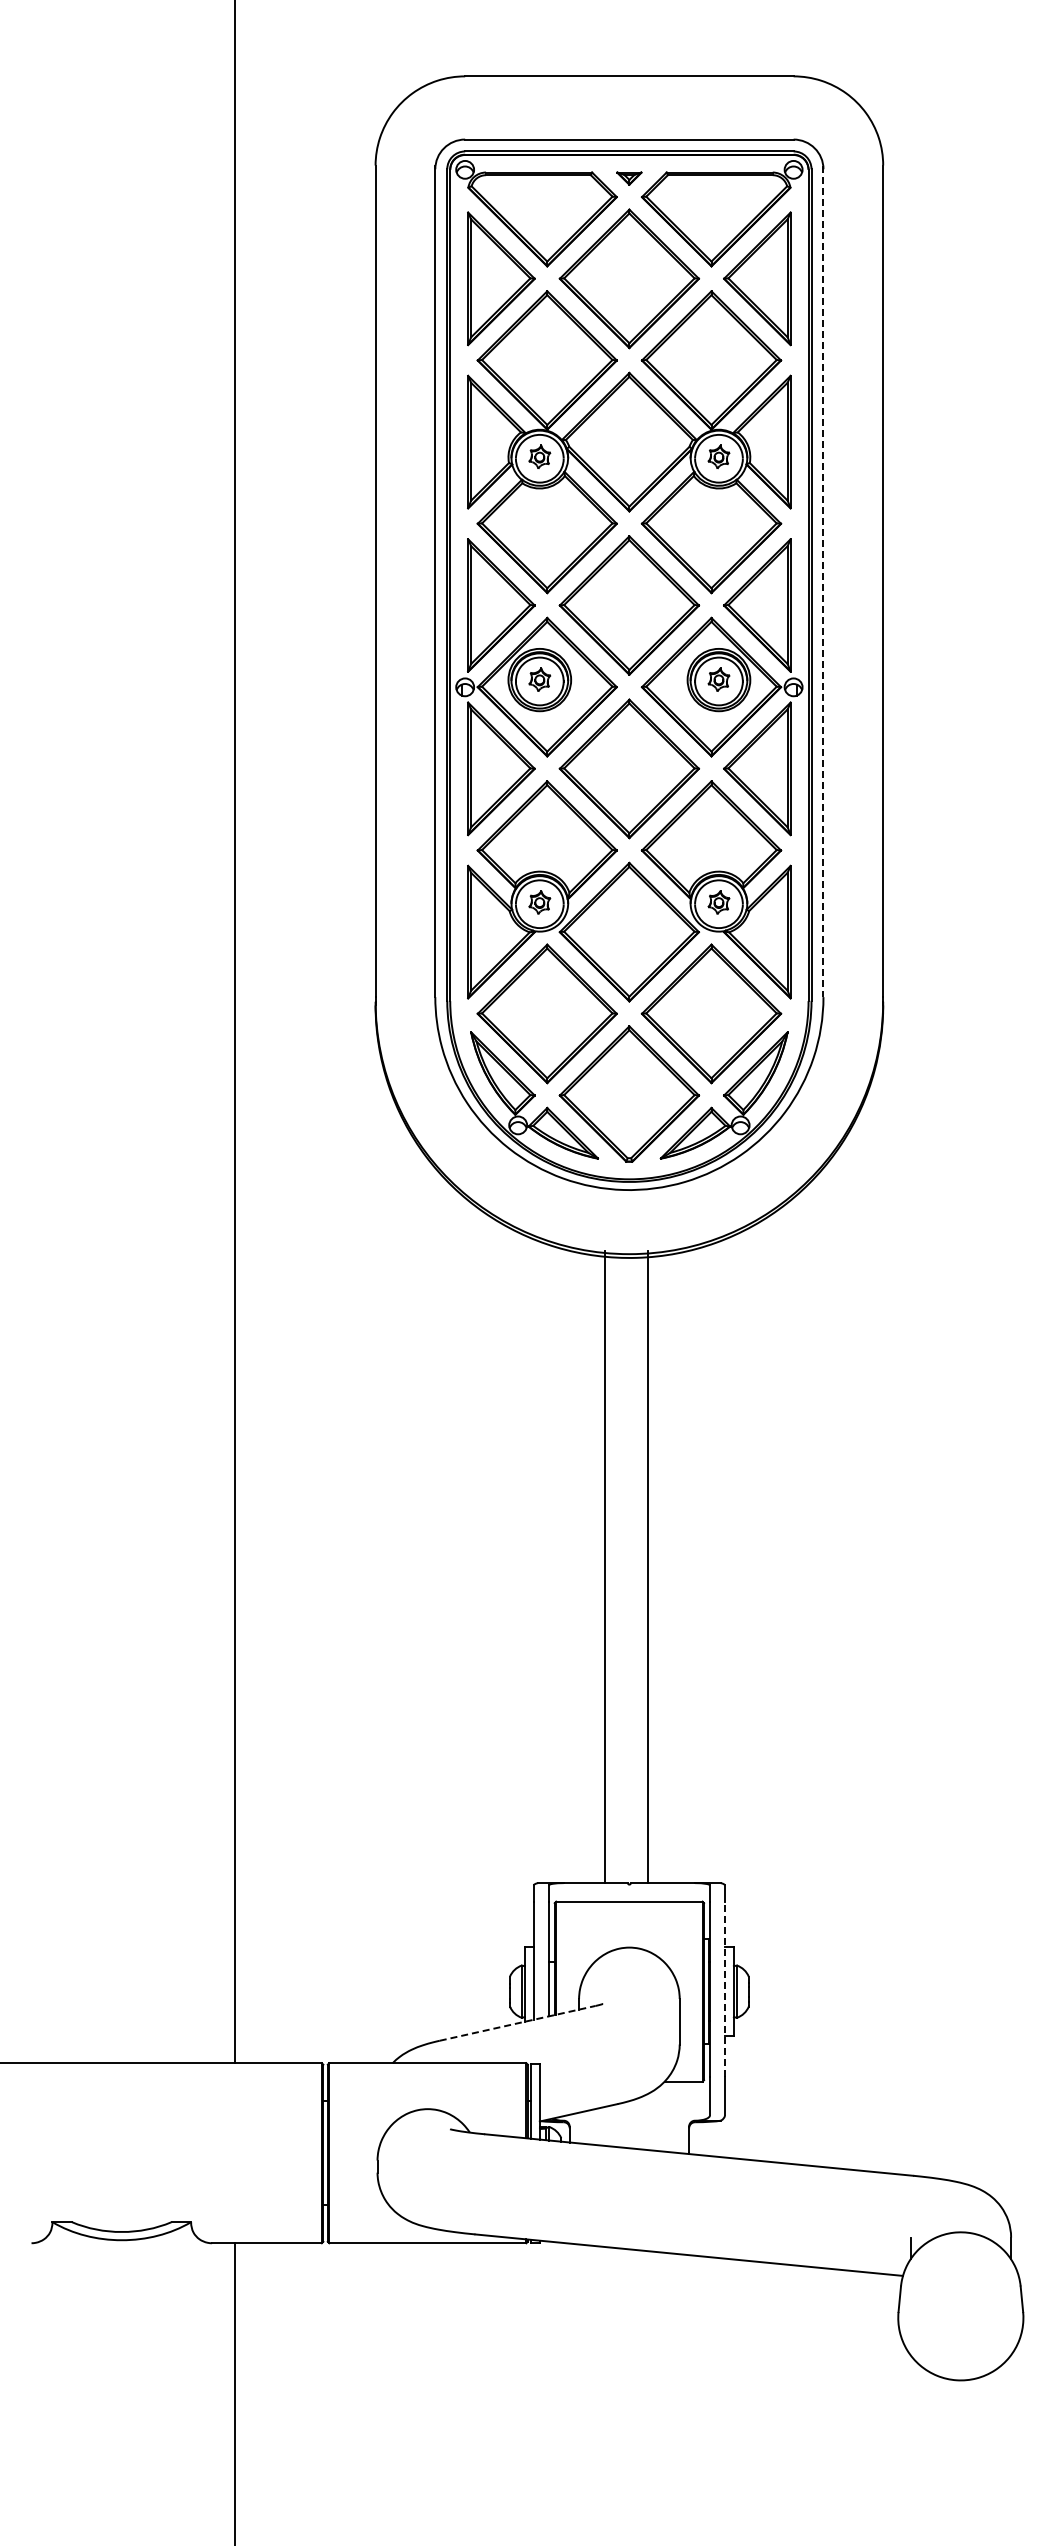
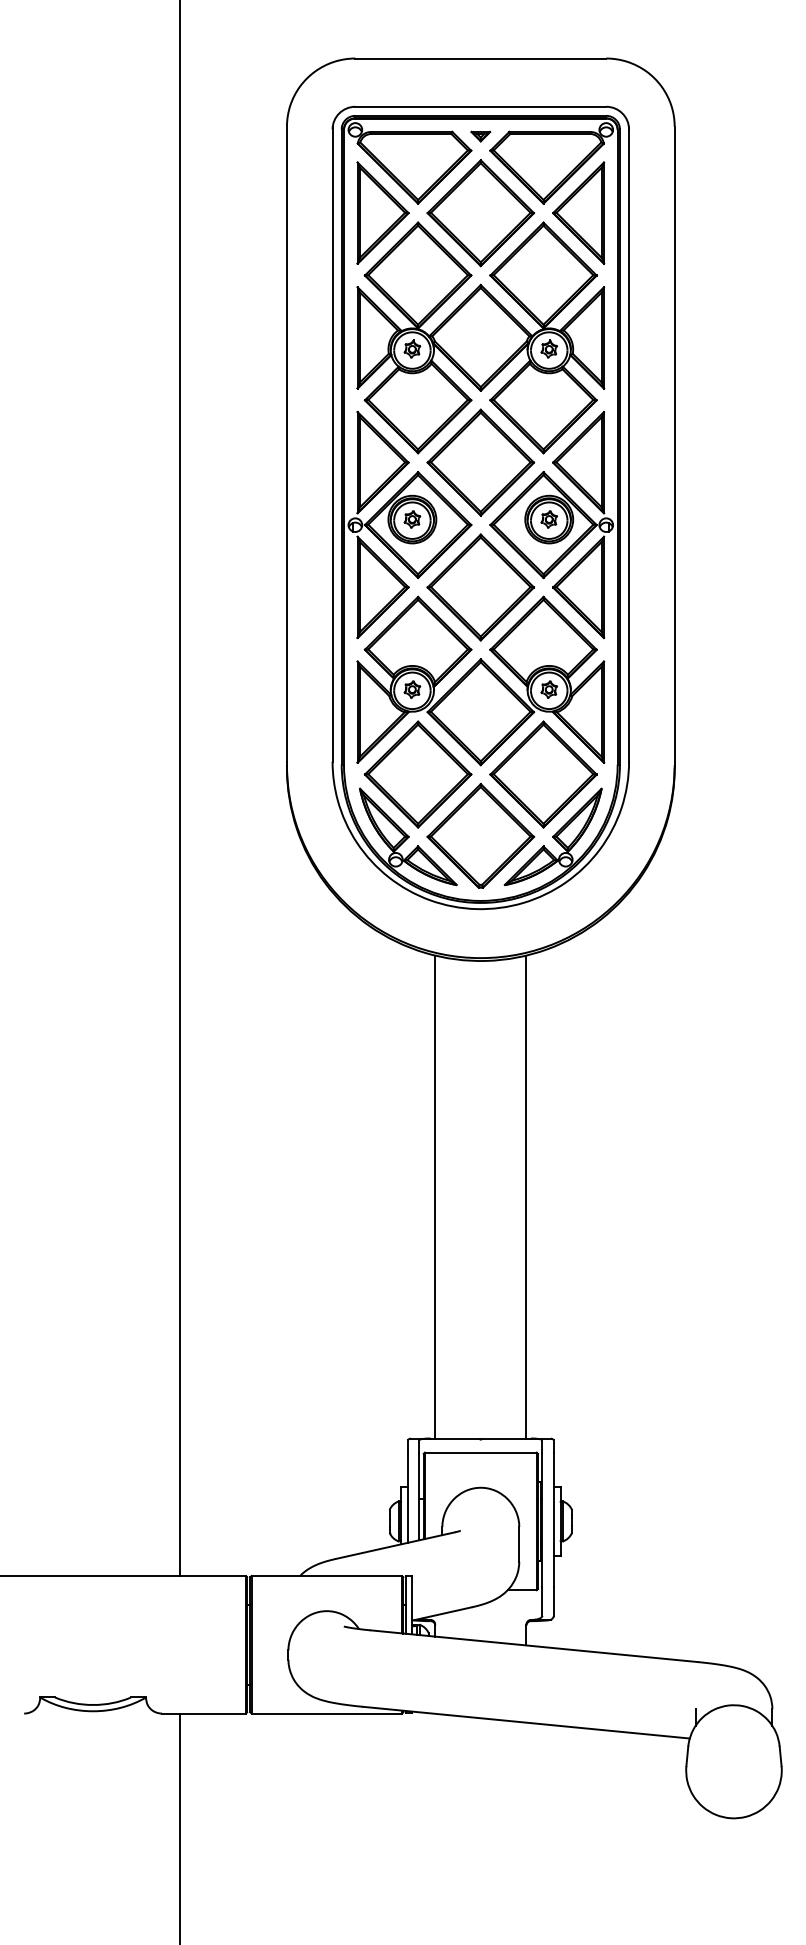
line: (823, 581) -> (629, 444), dashed -> solid
line: (604, 1566) -> (435, 1196), moved
line: (648, 1566) -> (526, 1196), moved
line: (724, 1989) -> (553, 1519), dashed -> solid
line: (517, 2023) -> (395, 1545), dashed -> solid

